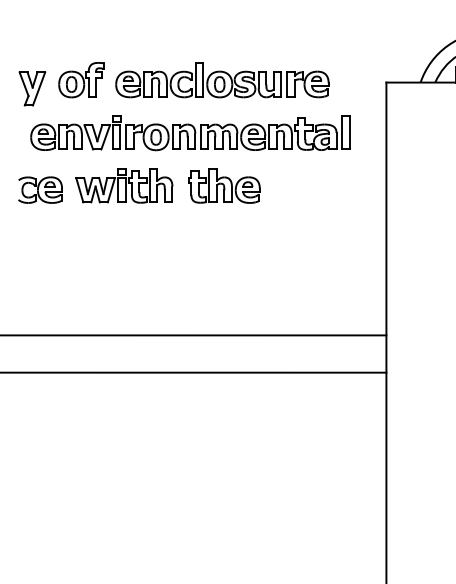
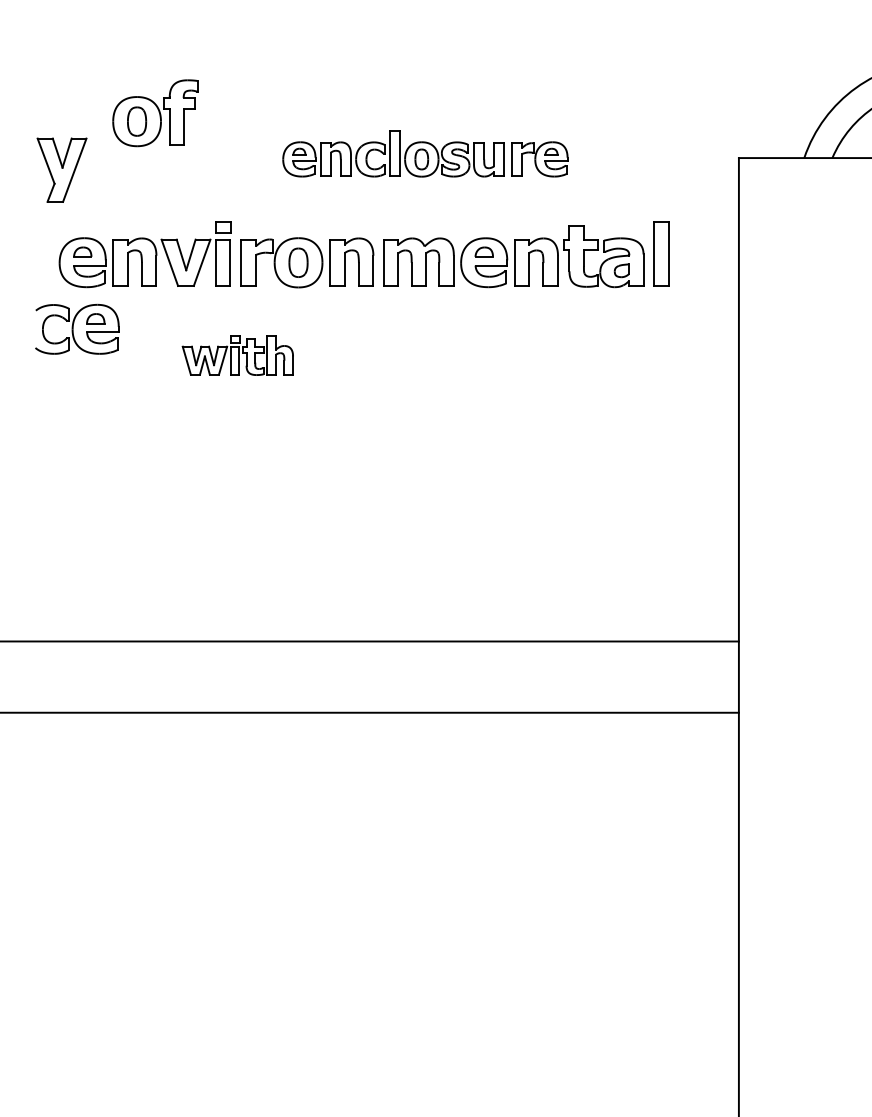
part: (81, 80) -> (155, 113), moved
part: (222, 80) -> (425, 154), size x0.7
part: (124, 185) -> (238, 354), size x0.6
part: (224, 185) -> (429, 354), removed
part: (40, 189) -> (77, 328), moved

